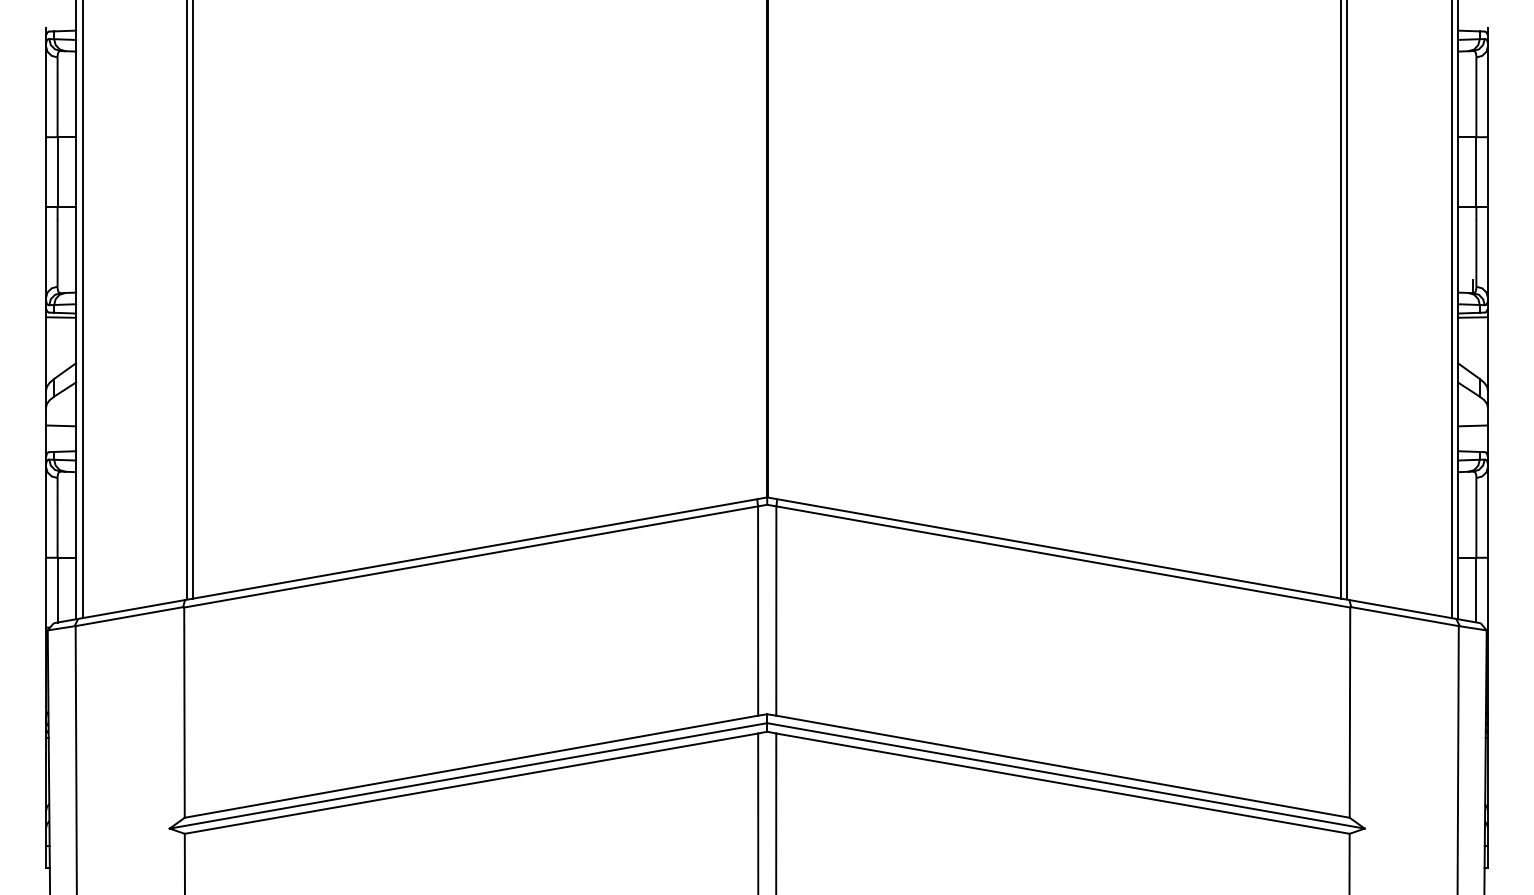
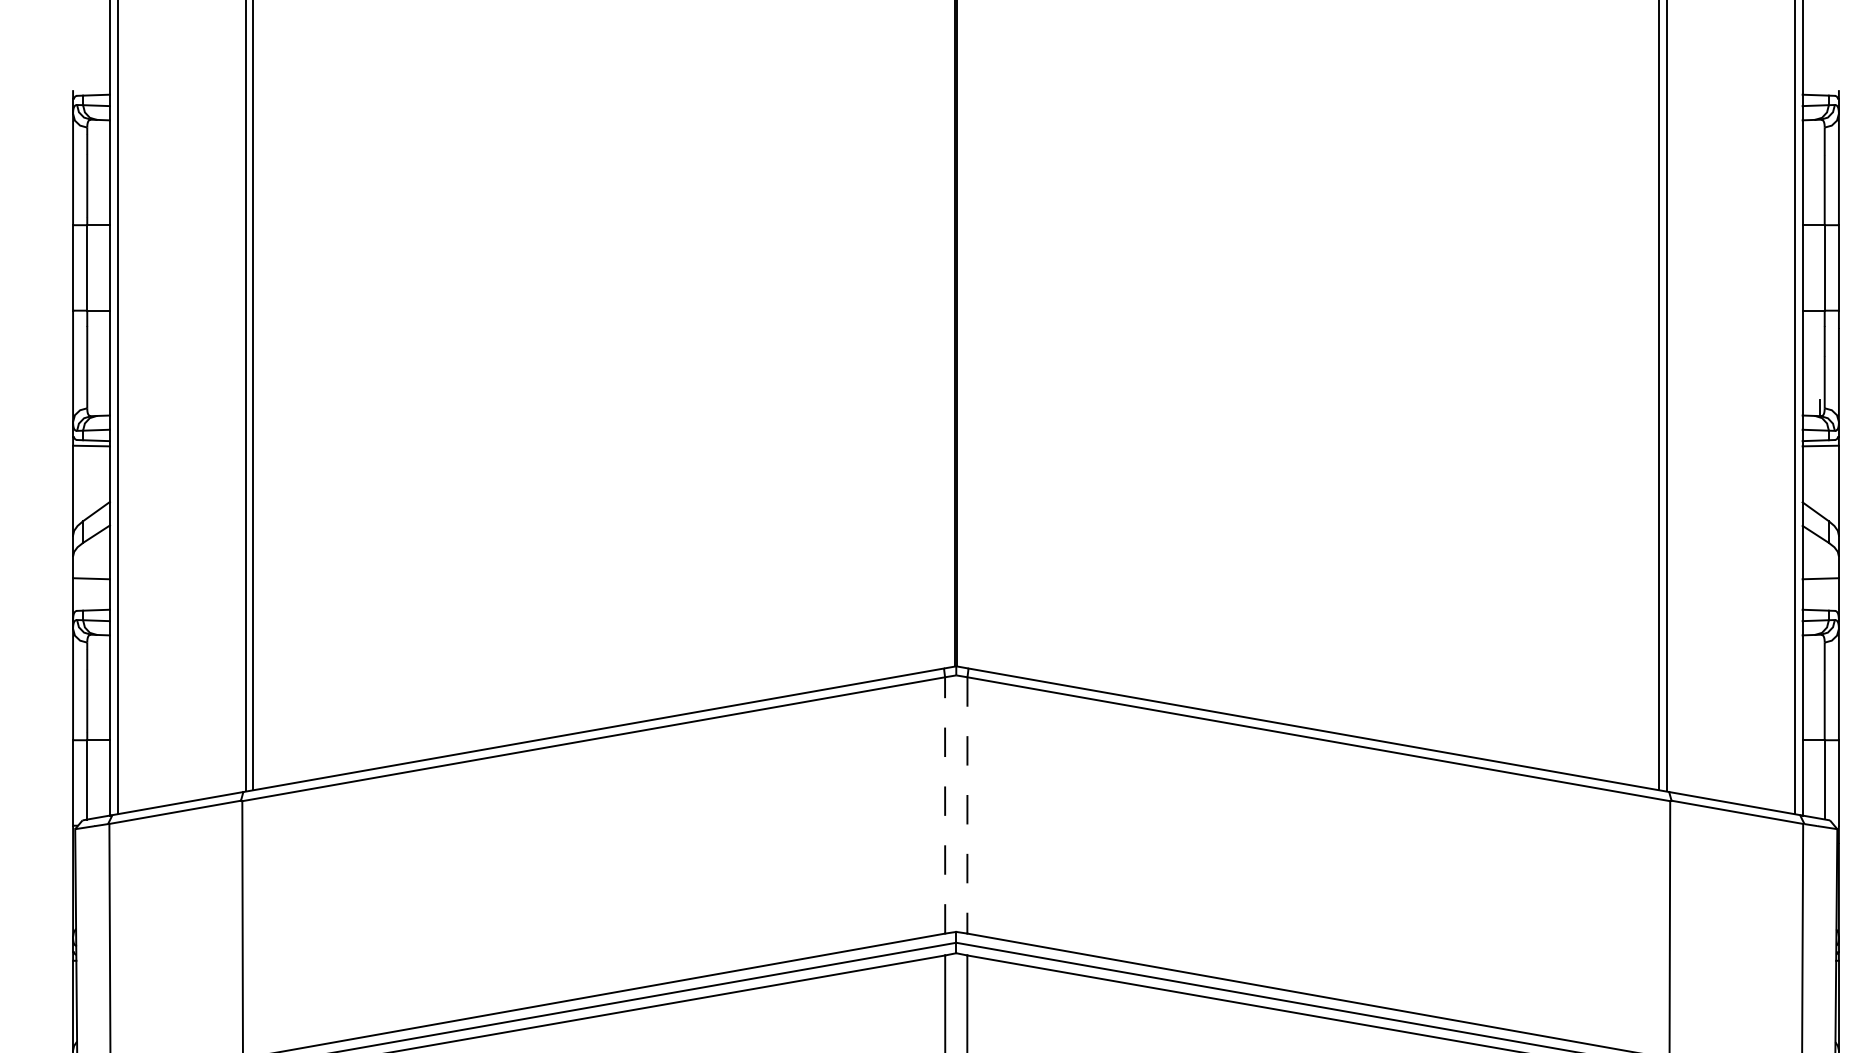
line: (758, 611) -> (945, 806), solid -> dashed
line: (776, 611) -> (967, 806), solid -> dashed

